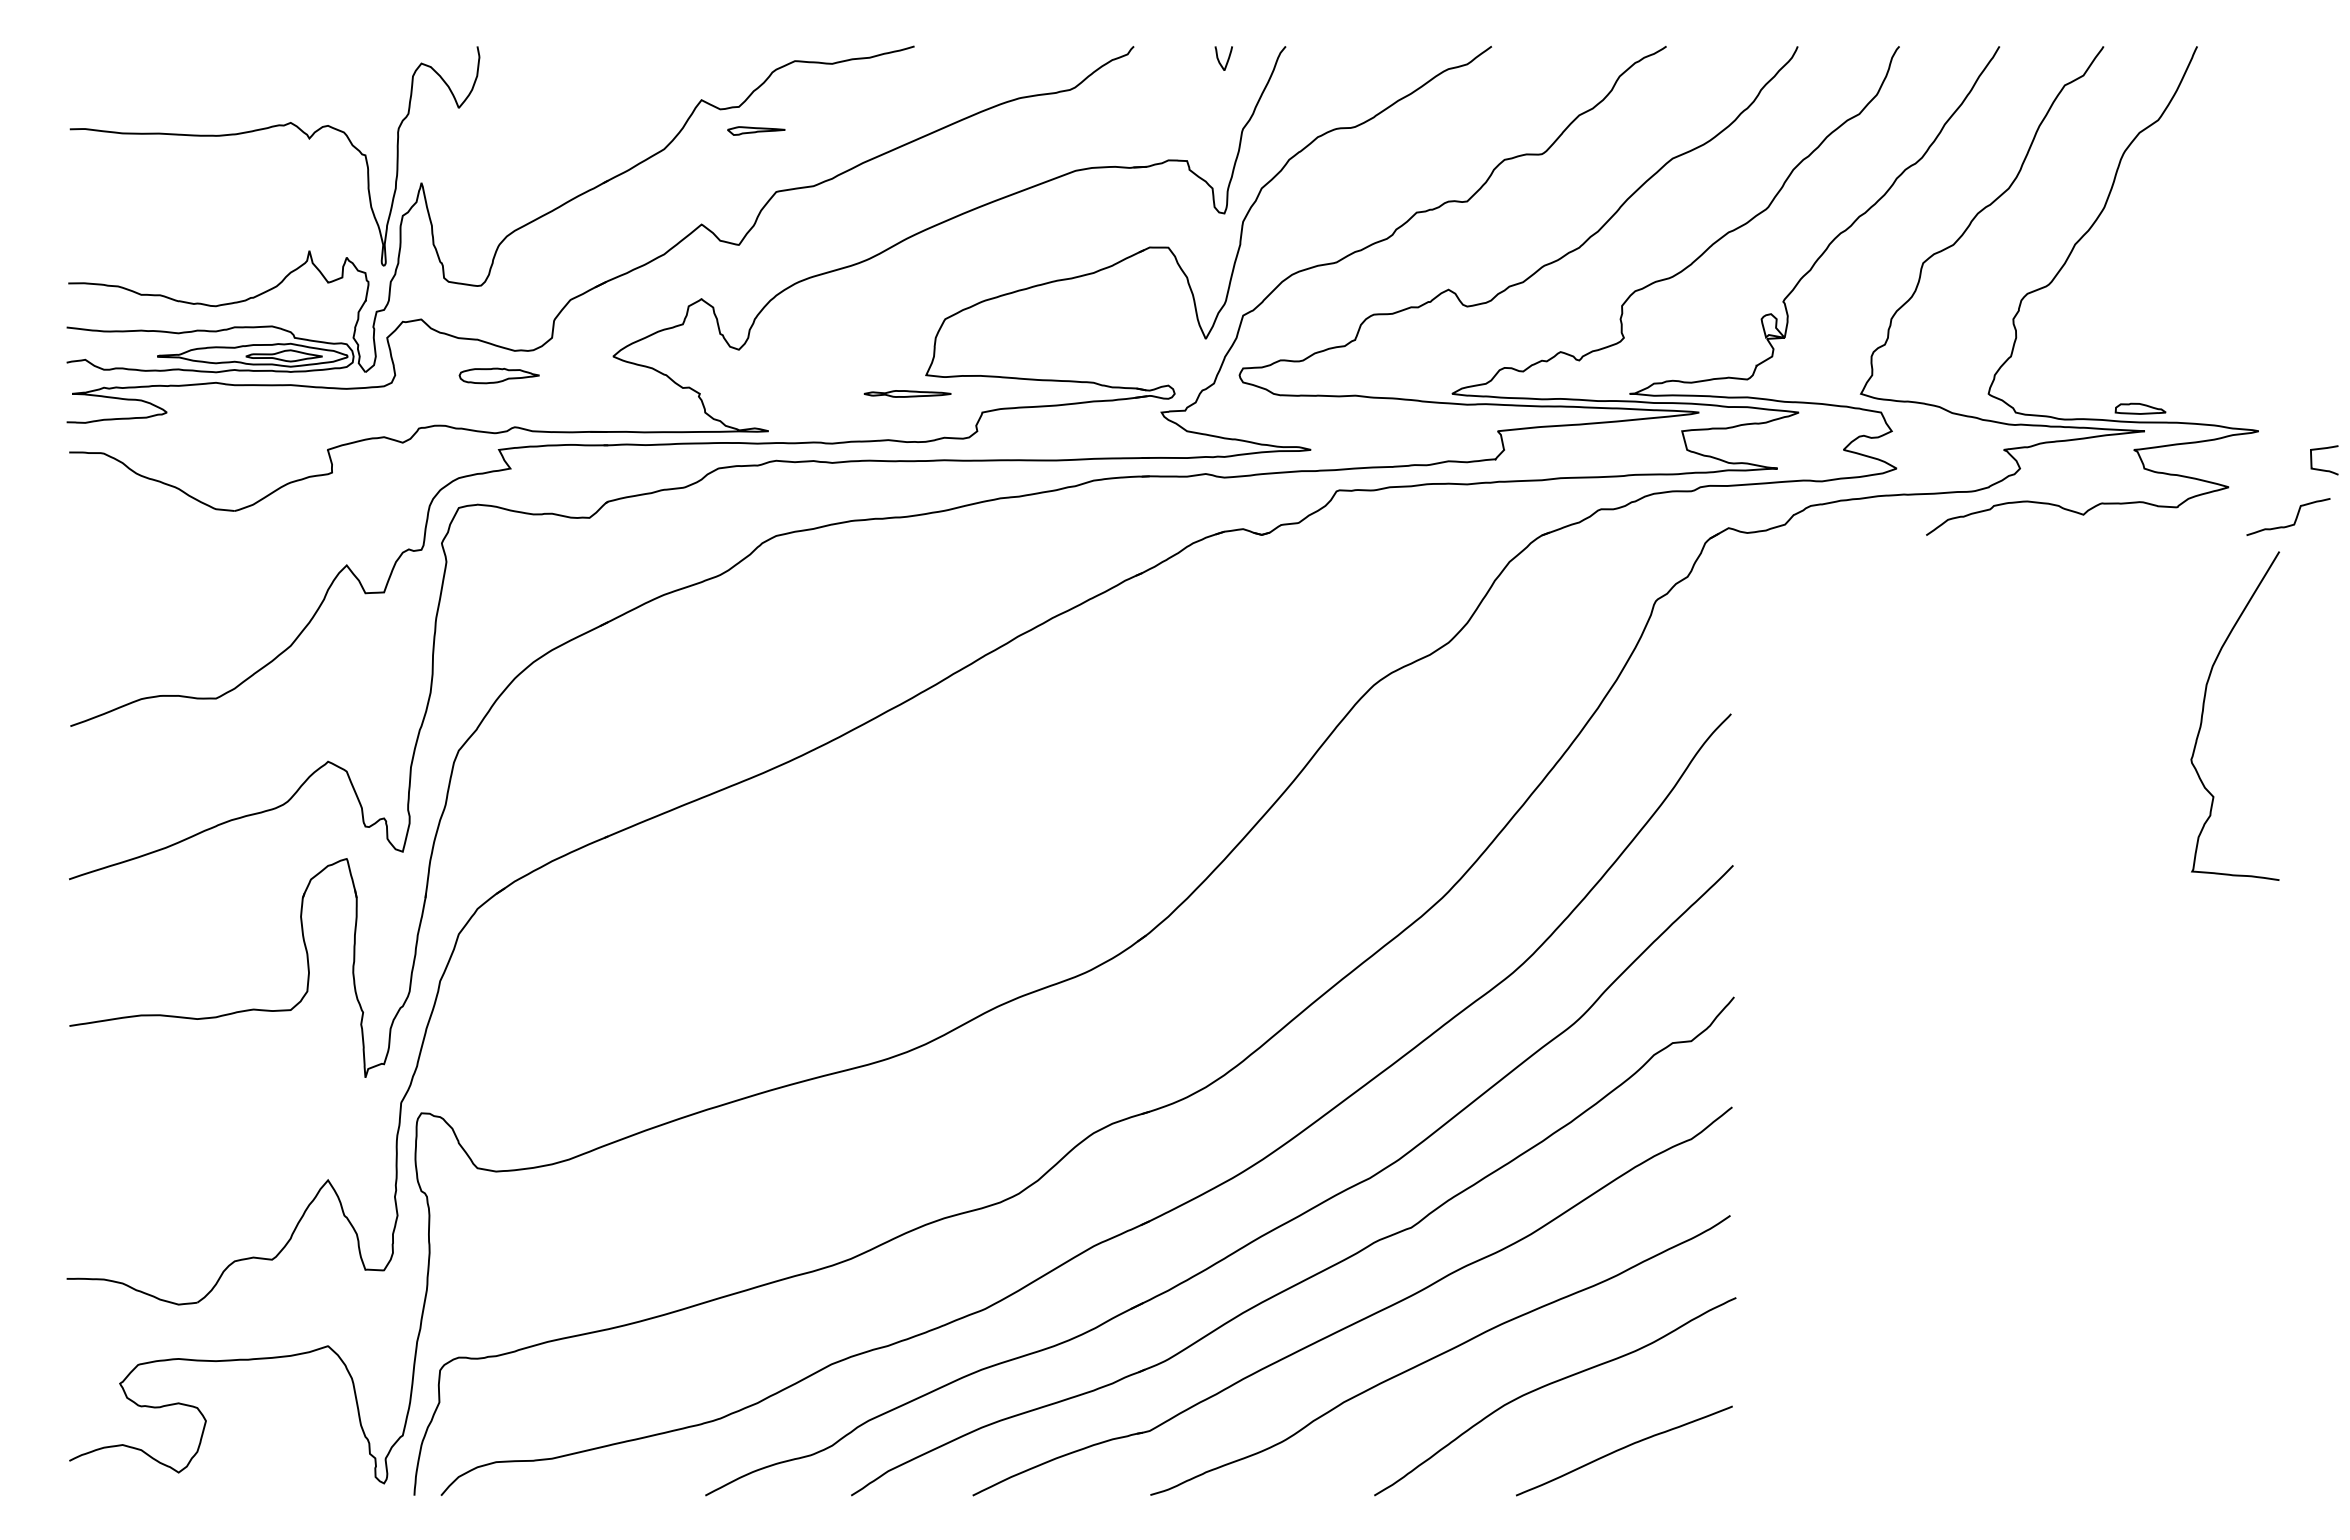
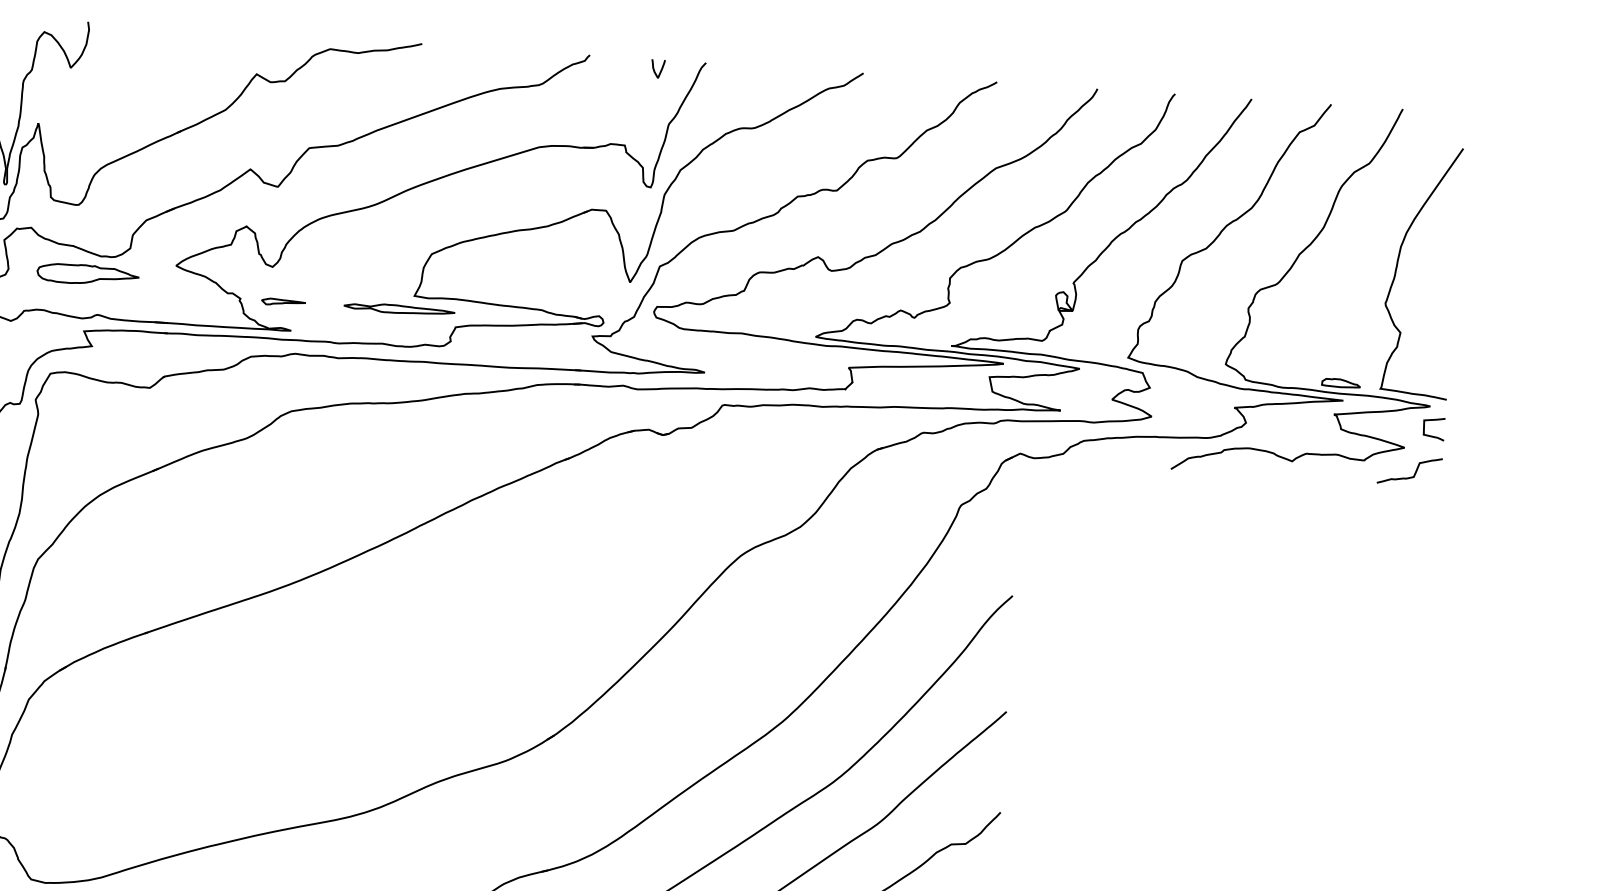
part: (756, 130) -> (283, 302), moved
part: (499, 375) -> (88, 274), size x1.67
part: (907, 393) -> (399, 308), size x1.67
curve: (2324, 469) -> (1433, 436), moved
curve: (2295, 517) -> (1415, 471), moved
curve: (2204, 708) -> (1398, 264), moved

